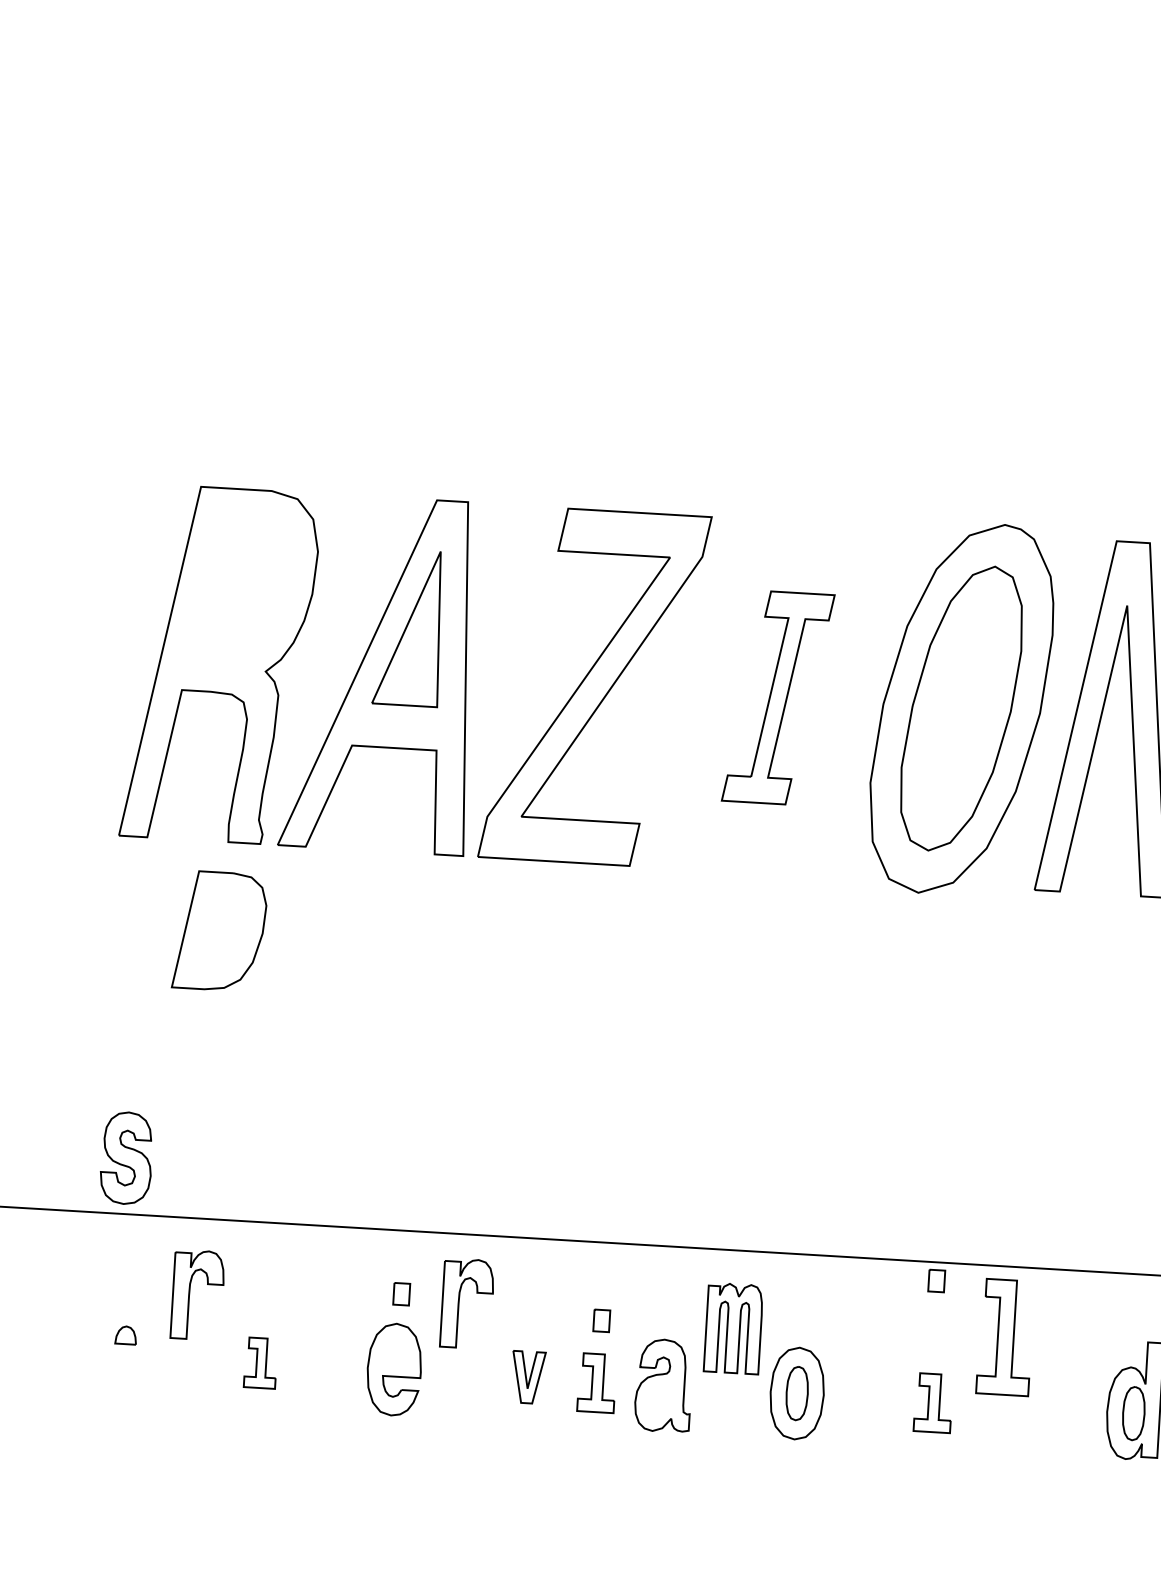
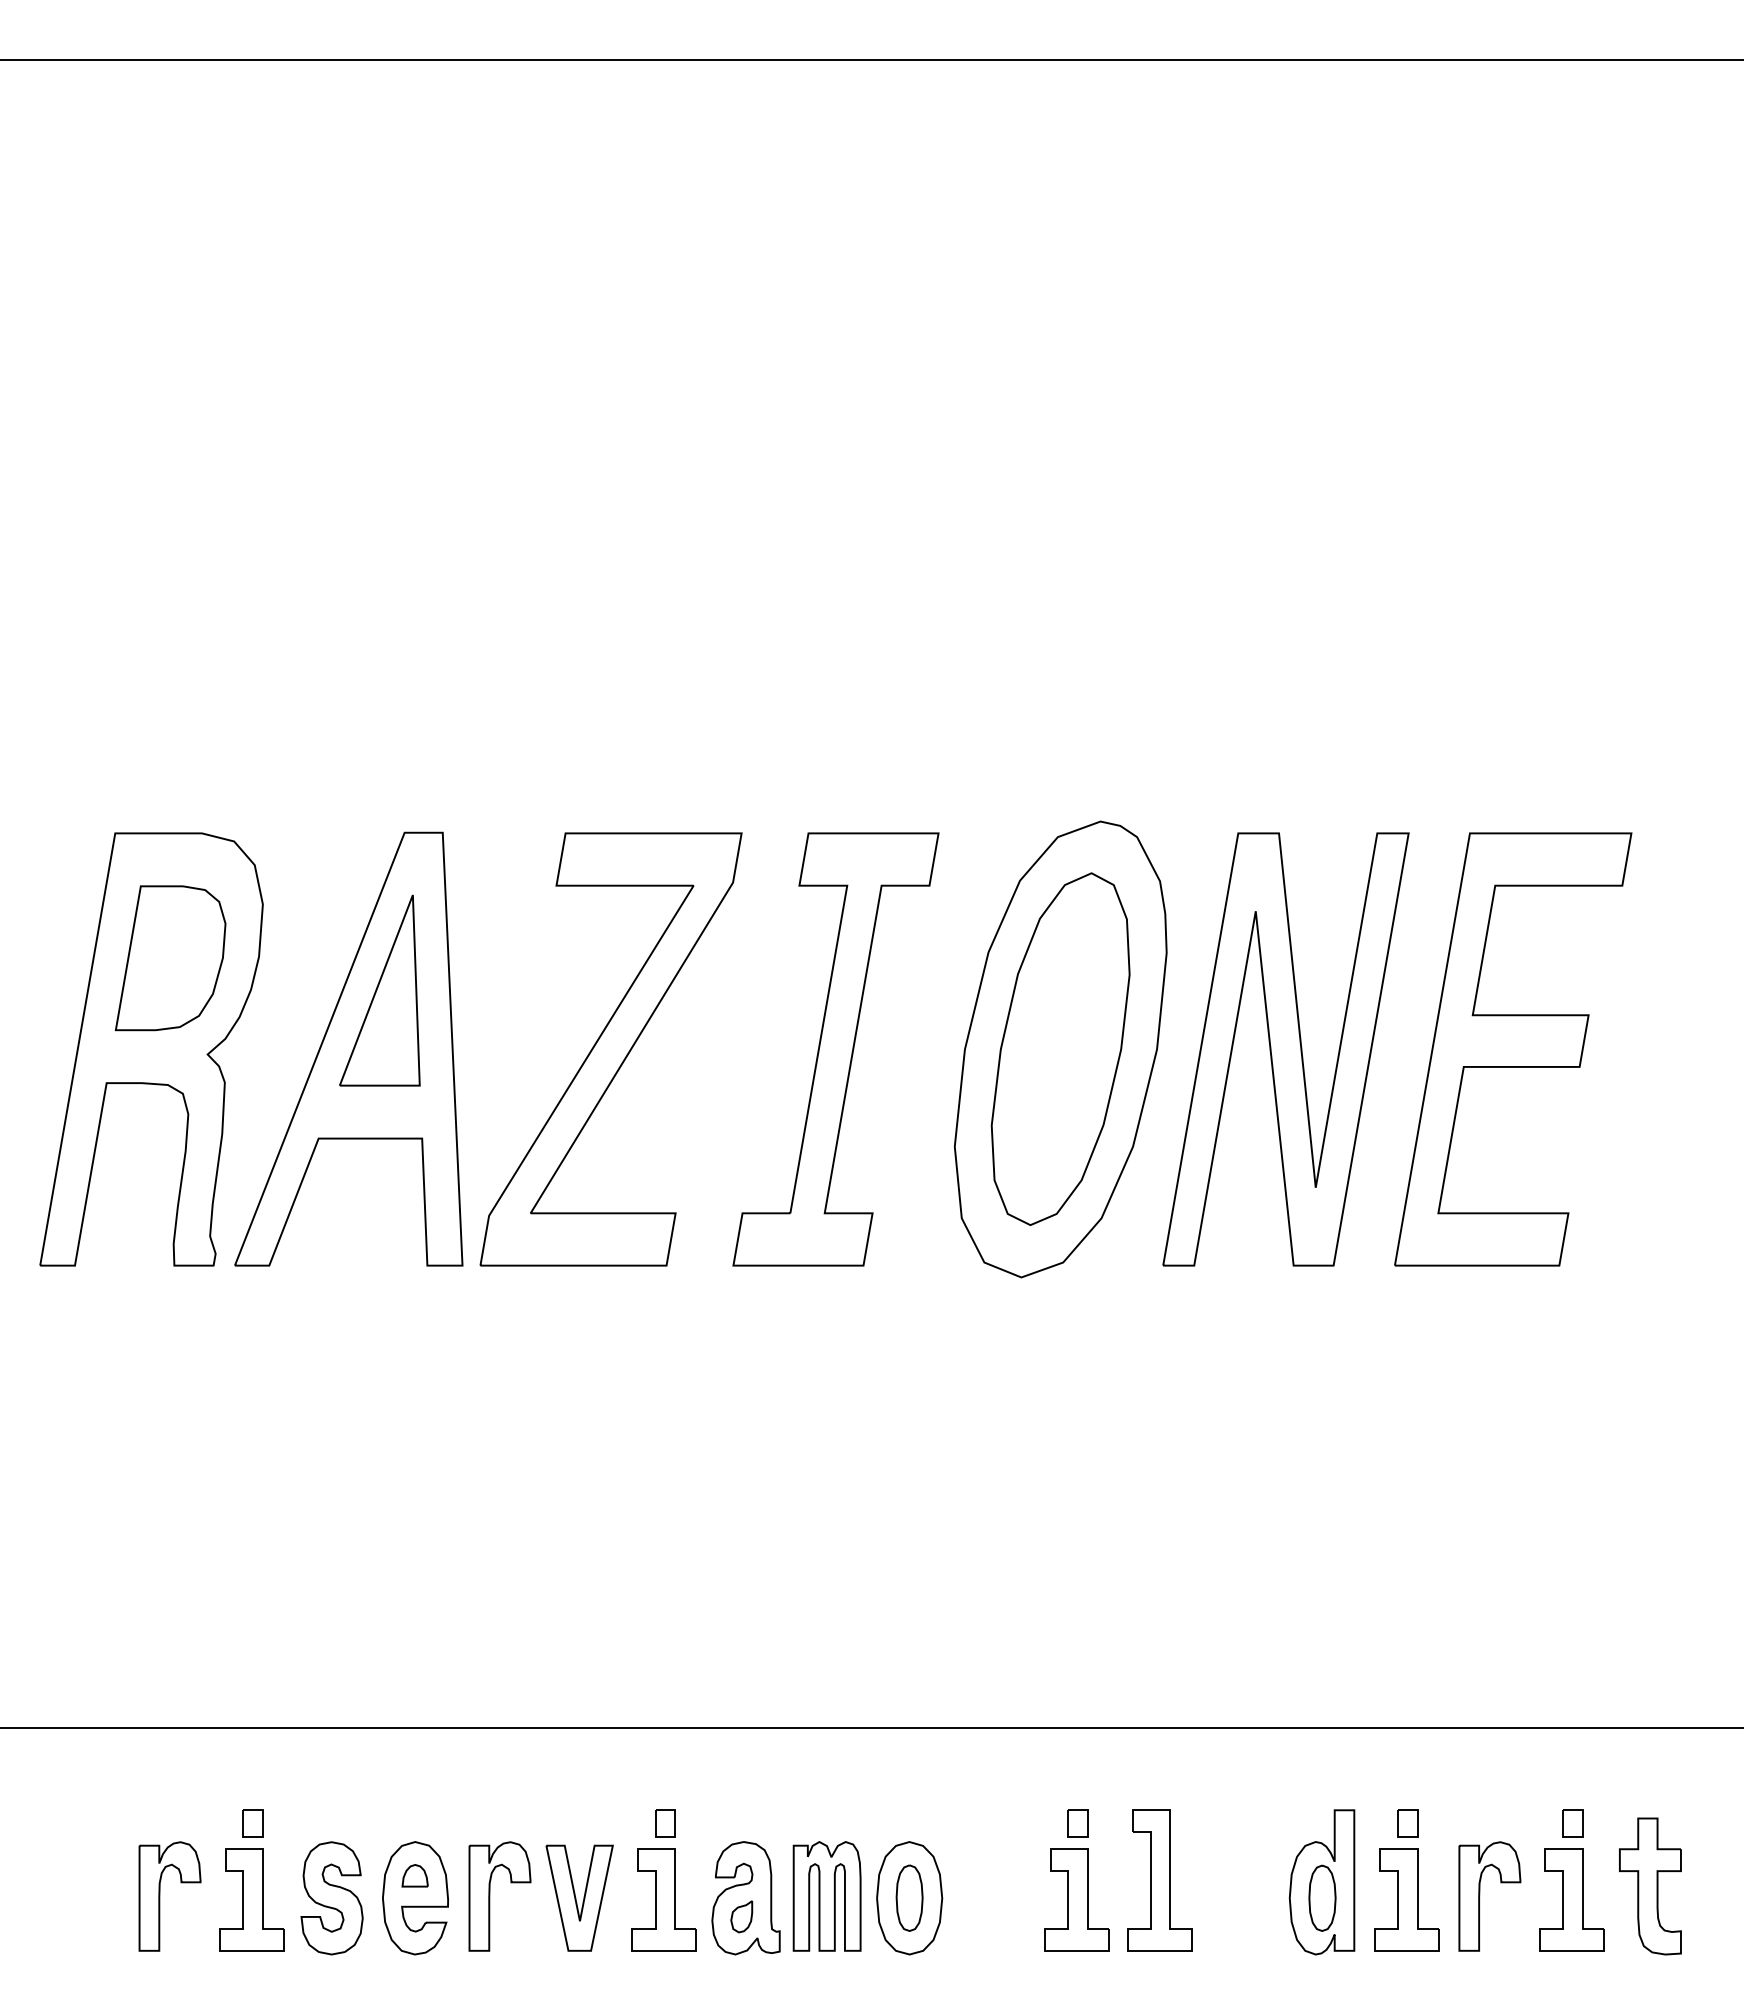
part: (777, 697) -> (835, 1049), size x1.67
part: (219, 931) -> (170, 958), moved
part: (126, 1158) -> (331, 1898), moved
part: (936, 1280) -> (1077, 1823), moved
part: (190, 1294) -> (160, 1896), moved
part: (401, 1294) -> (252, 1823), moved
part: (459, 1303) -> (490, 1896), moved
part: (733, 1328) -> (826, 1896), moved
part: (125, 1335) -> (414, 1875), moved
part: (1005, 1337) -> (1159, 1880), moved
part: (260, 1362) -> (251, 1899), size x1.67
part: (528, 1376) -> (579, 1897), size x1.67
part: (596, 1382) -> (663, 1899), size x1.43
part: (659, 1400) -> (741, 1916), added
part: (933, 1402) -> (1076, 1899), size x1.43

